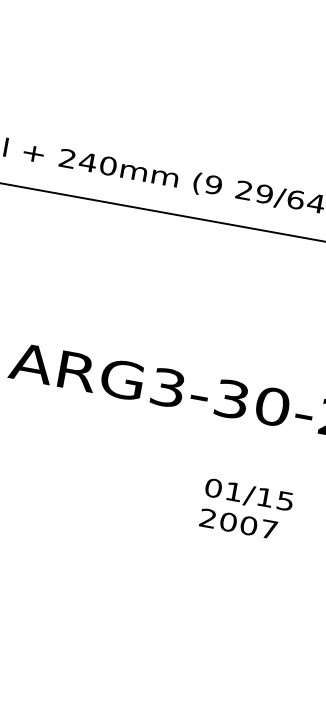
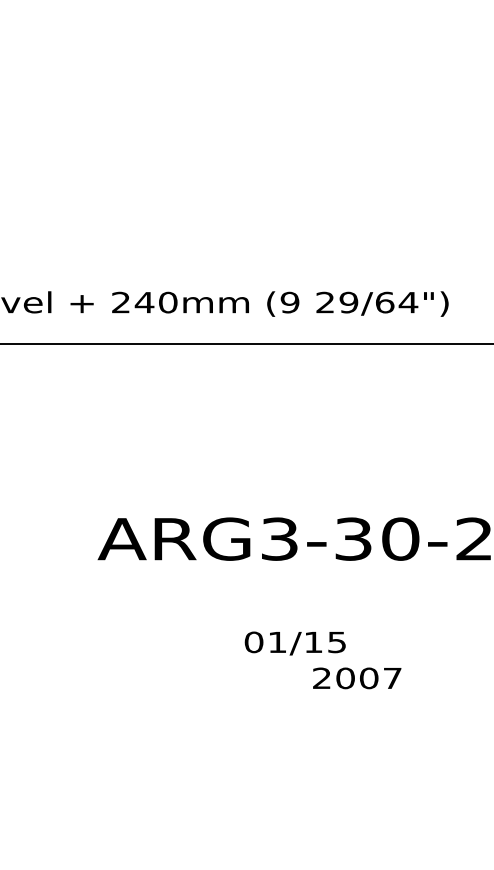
text: (248, 495) -> (294, 643), moved
text: (238, 524) -> (357, 678), moved

